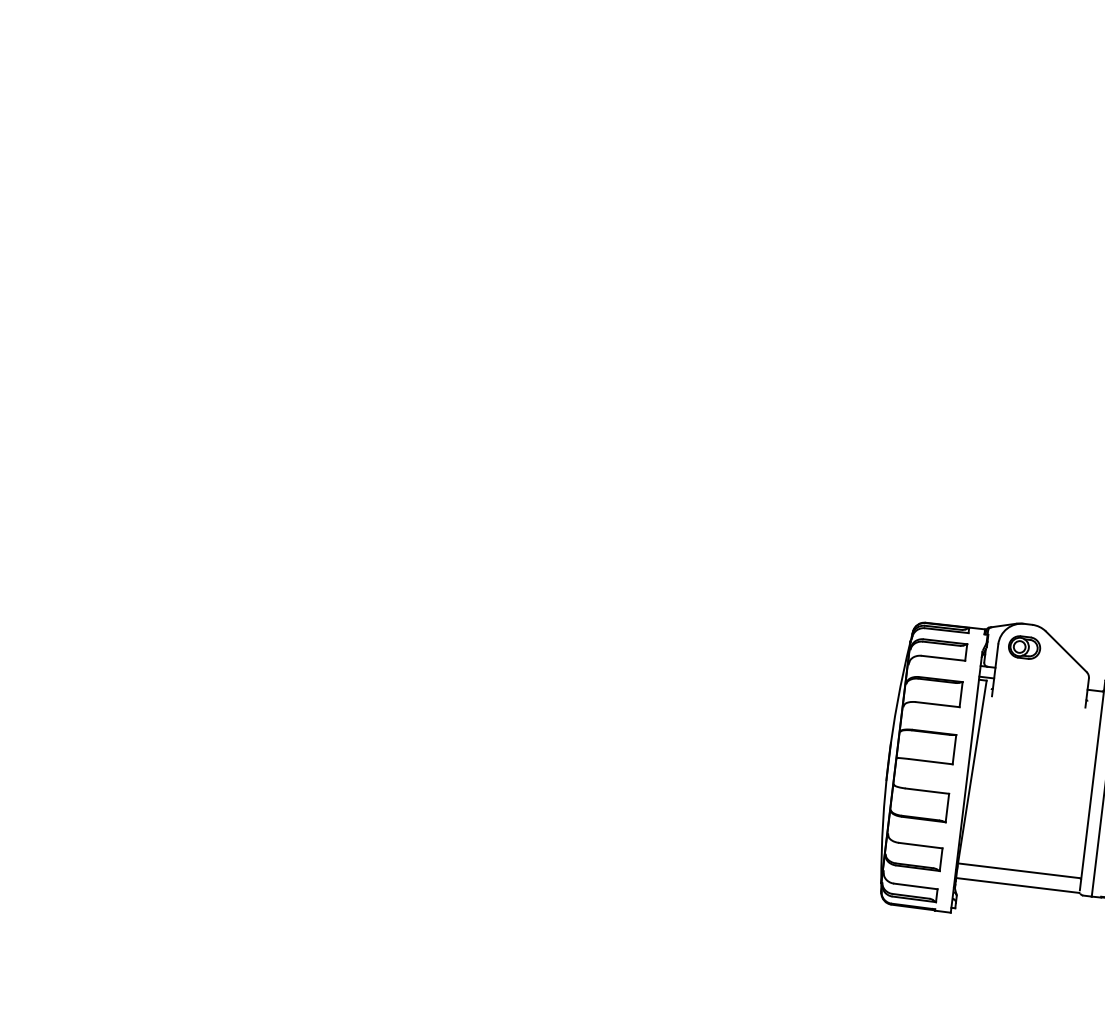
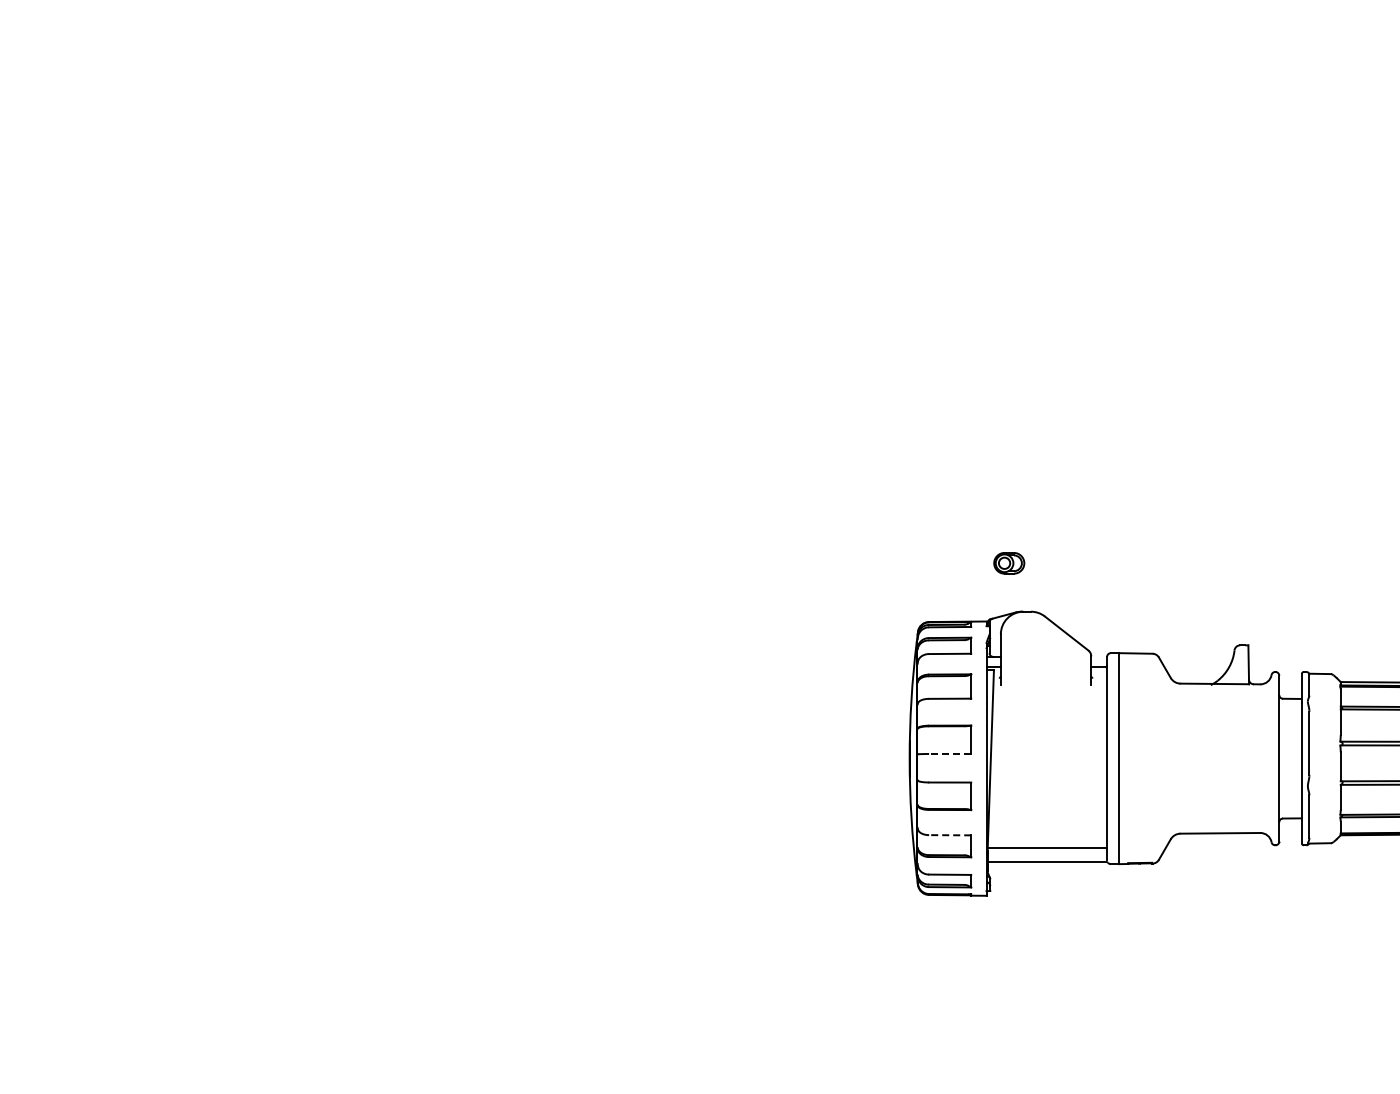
part: (1024, 647) -> (1009, 563), moved
line: (930, 761) -> (949, 753), solid -> dashed
line: (920, 845) -> (949, 835), solid -> dashed

